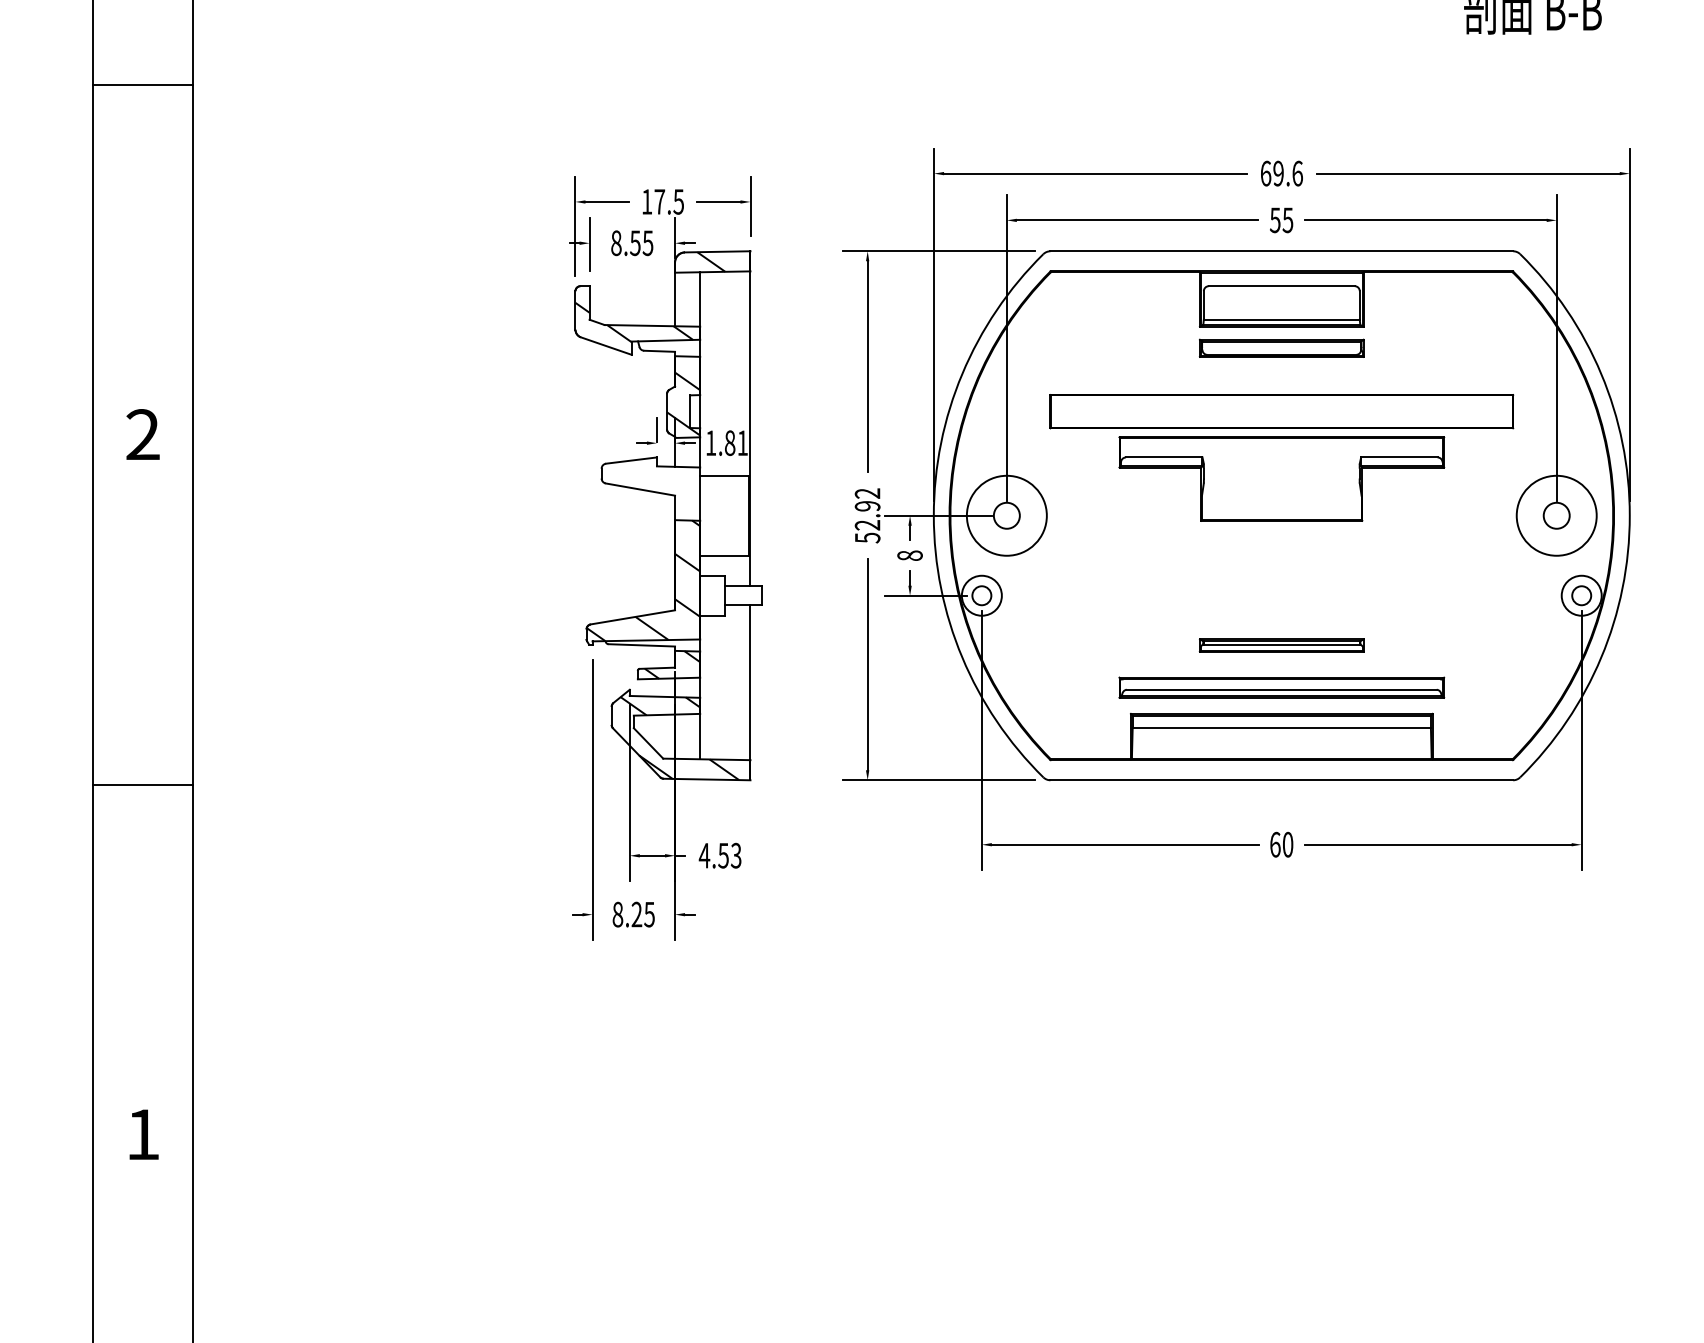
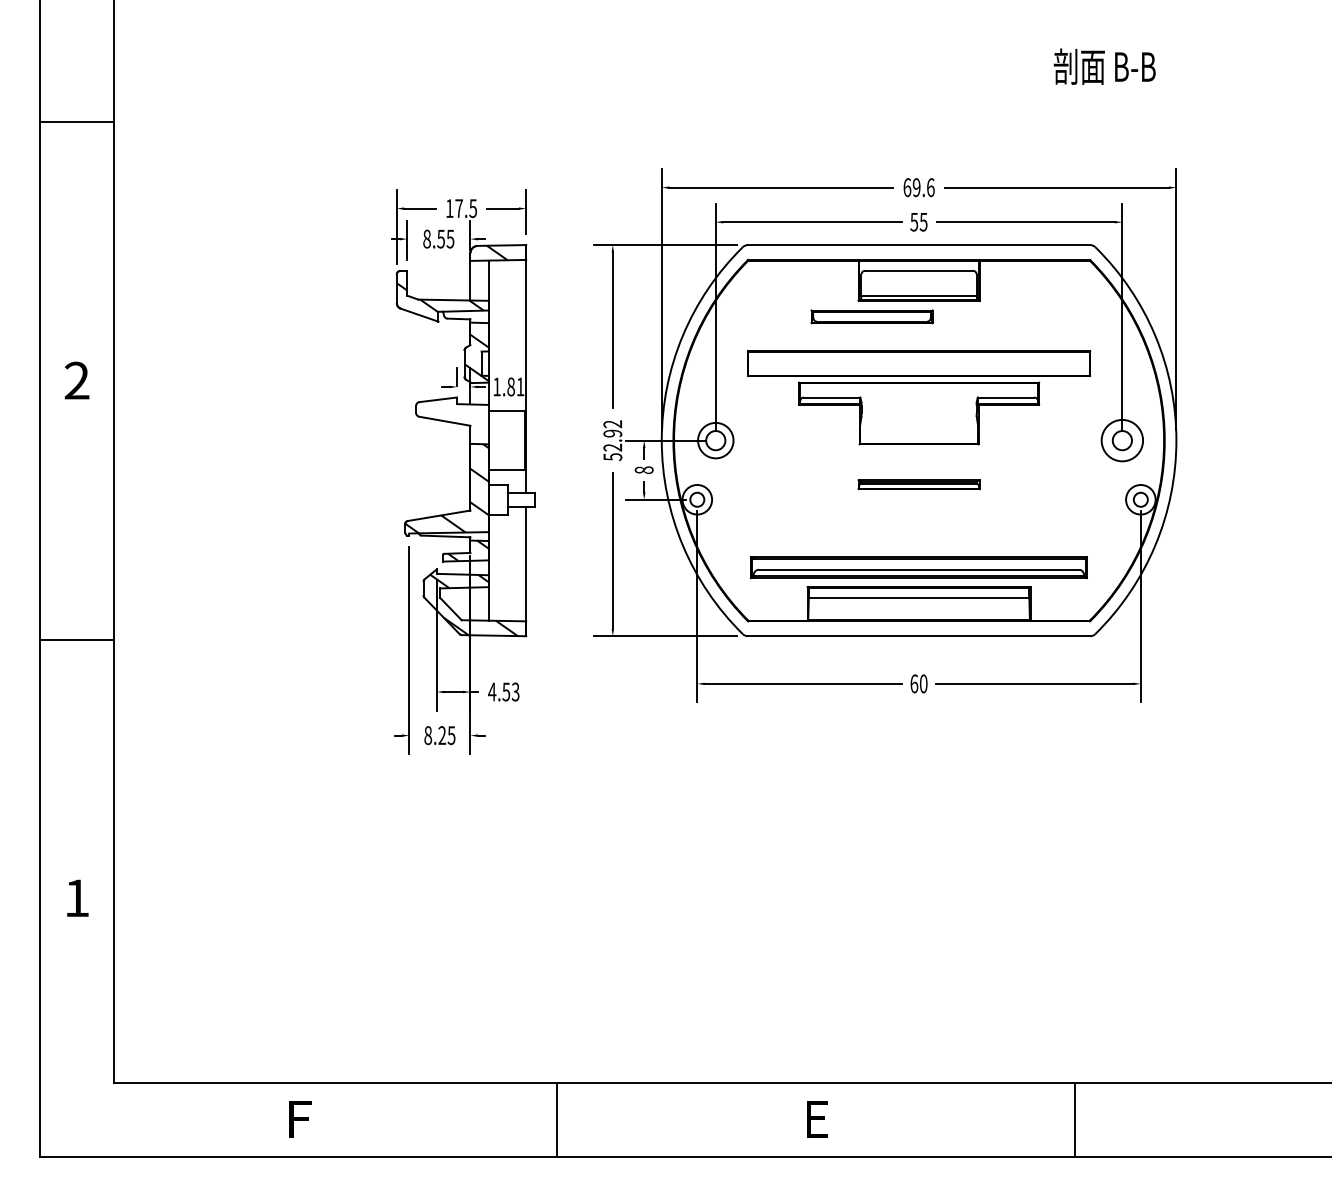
part: (1281, 347) -> (871, 316), moved
circle: (1006, 515) -> (715, 440), size x0.6
circle: (1555, 515) -> (1121, 440), size x0.7
part: (1281, 645) -> (918, 484), moved
part: (1282, 687) -> (919, 567), size x1.4

